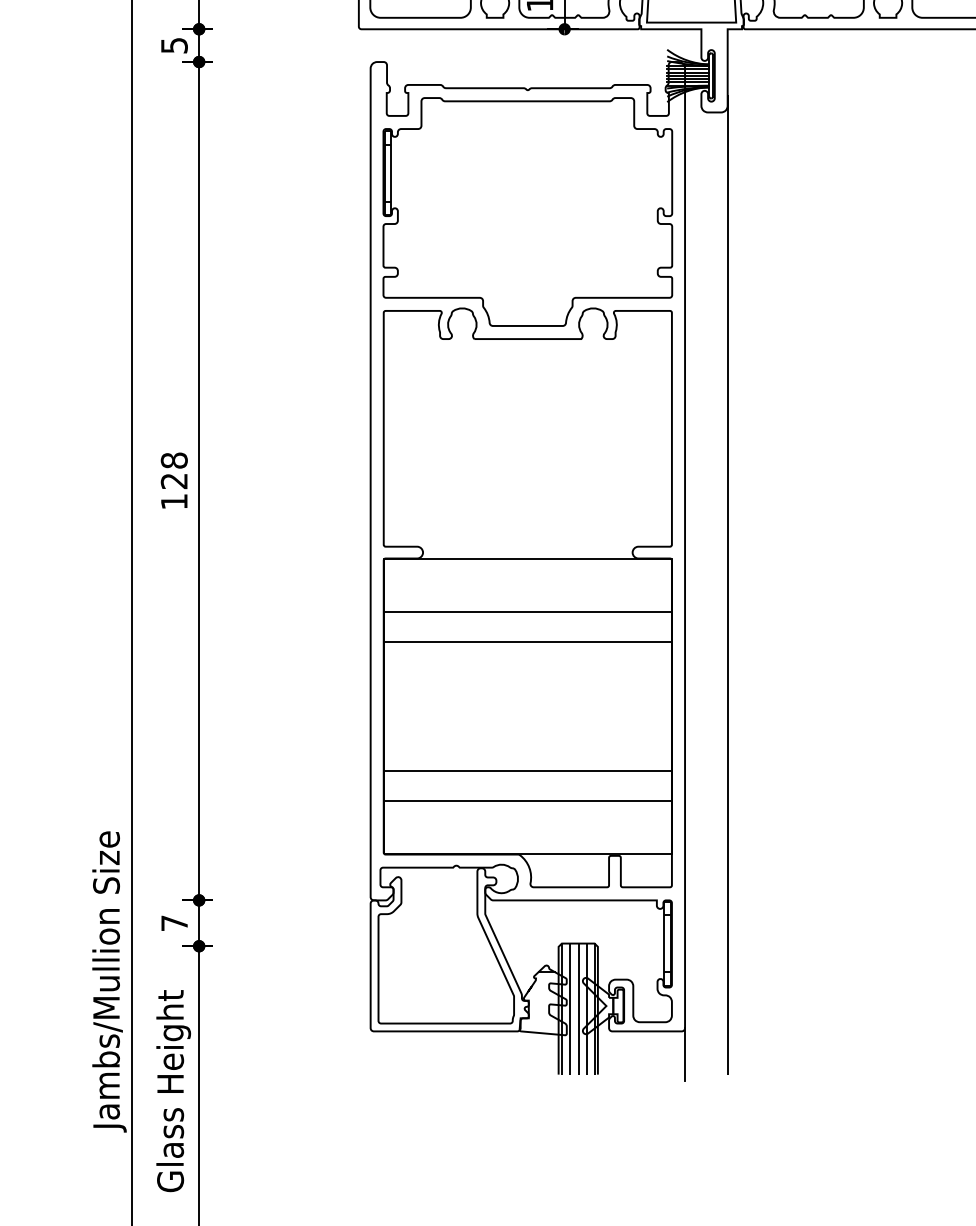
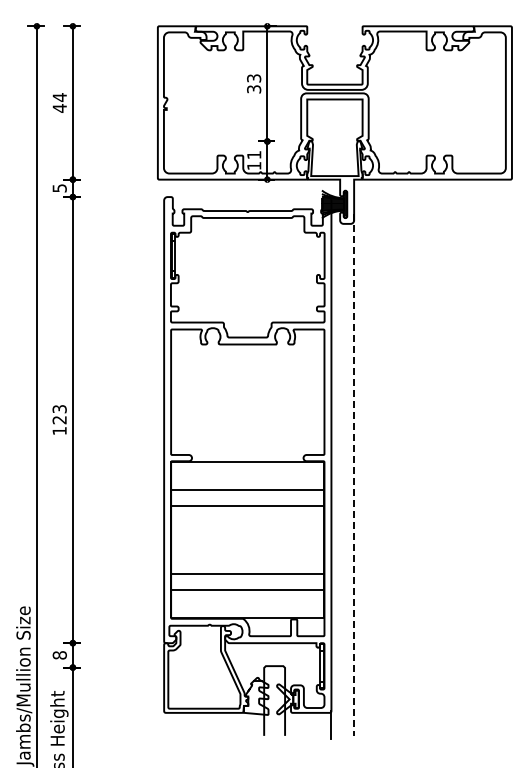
text: (173, 461) -> (59, 409), 128 -> 123
line: (728, 585) -> (354, 475), solid -> dashed
text: (173, 923) -> (59, 655), 7 -> 8
hatch: (578, 1008) -> (274, 700), removed

